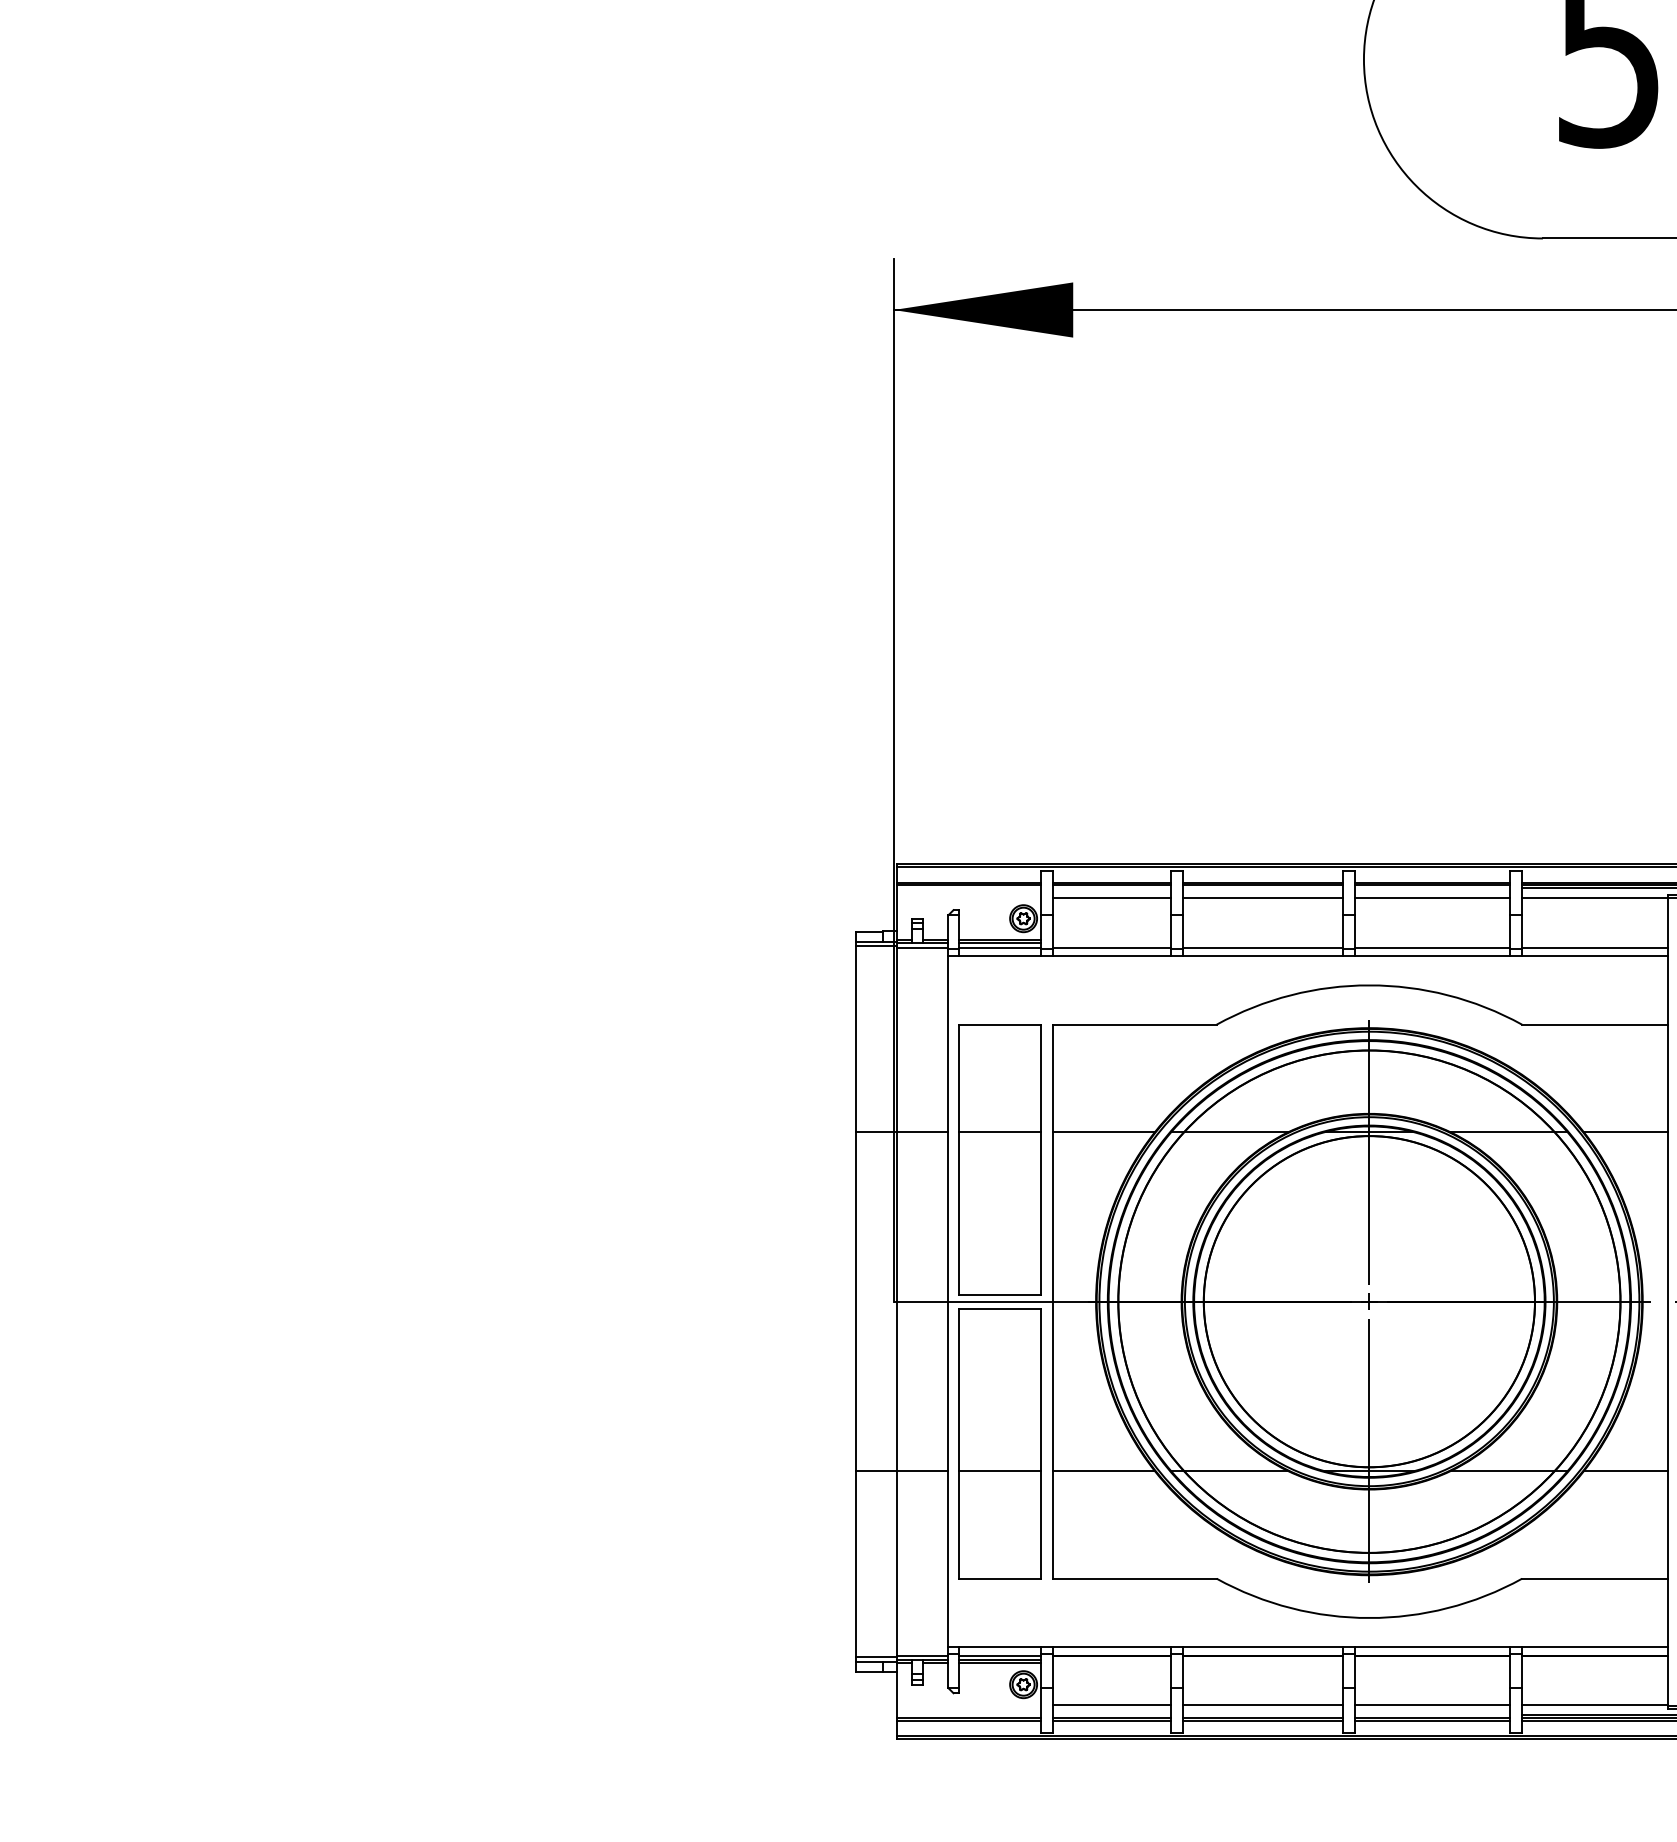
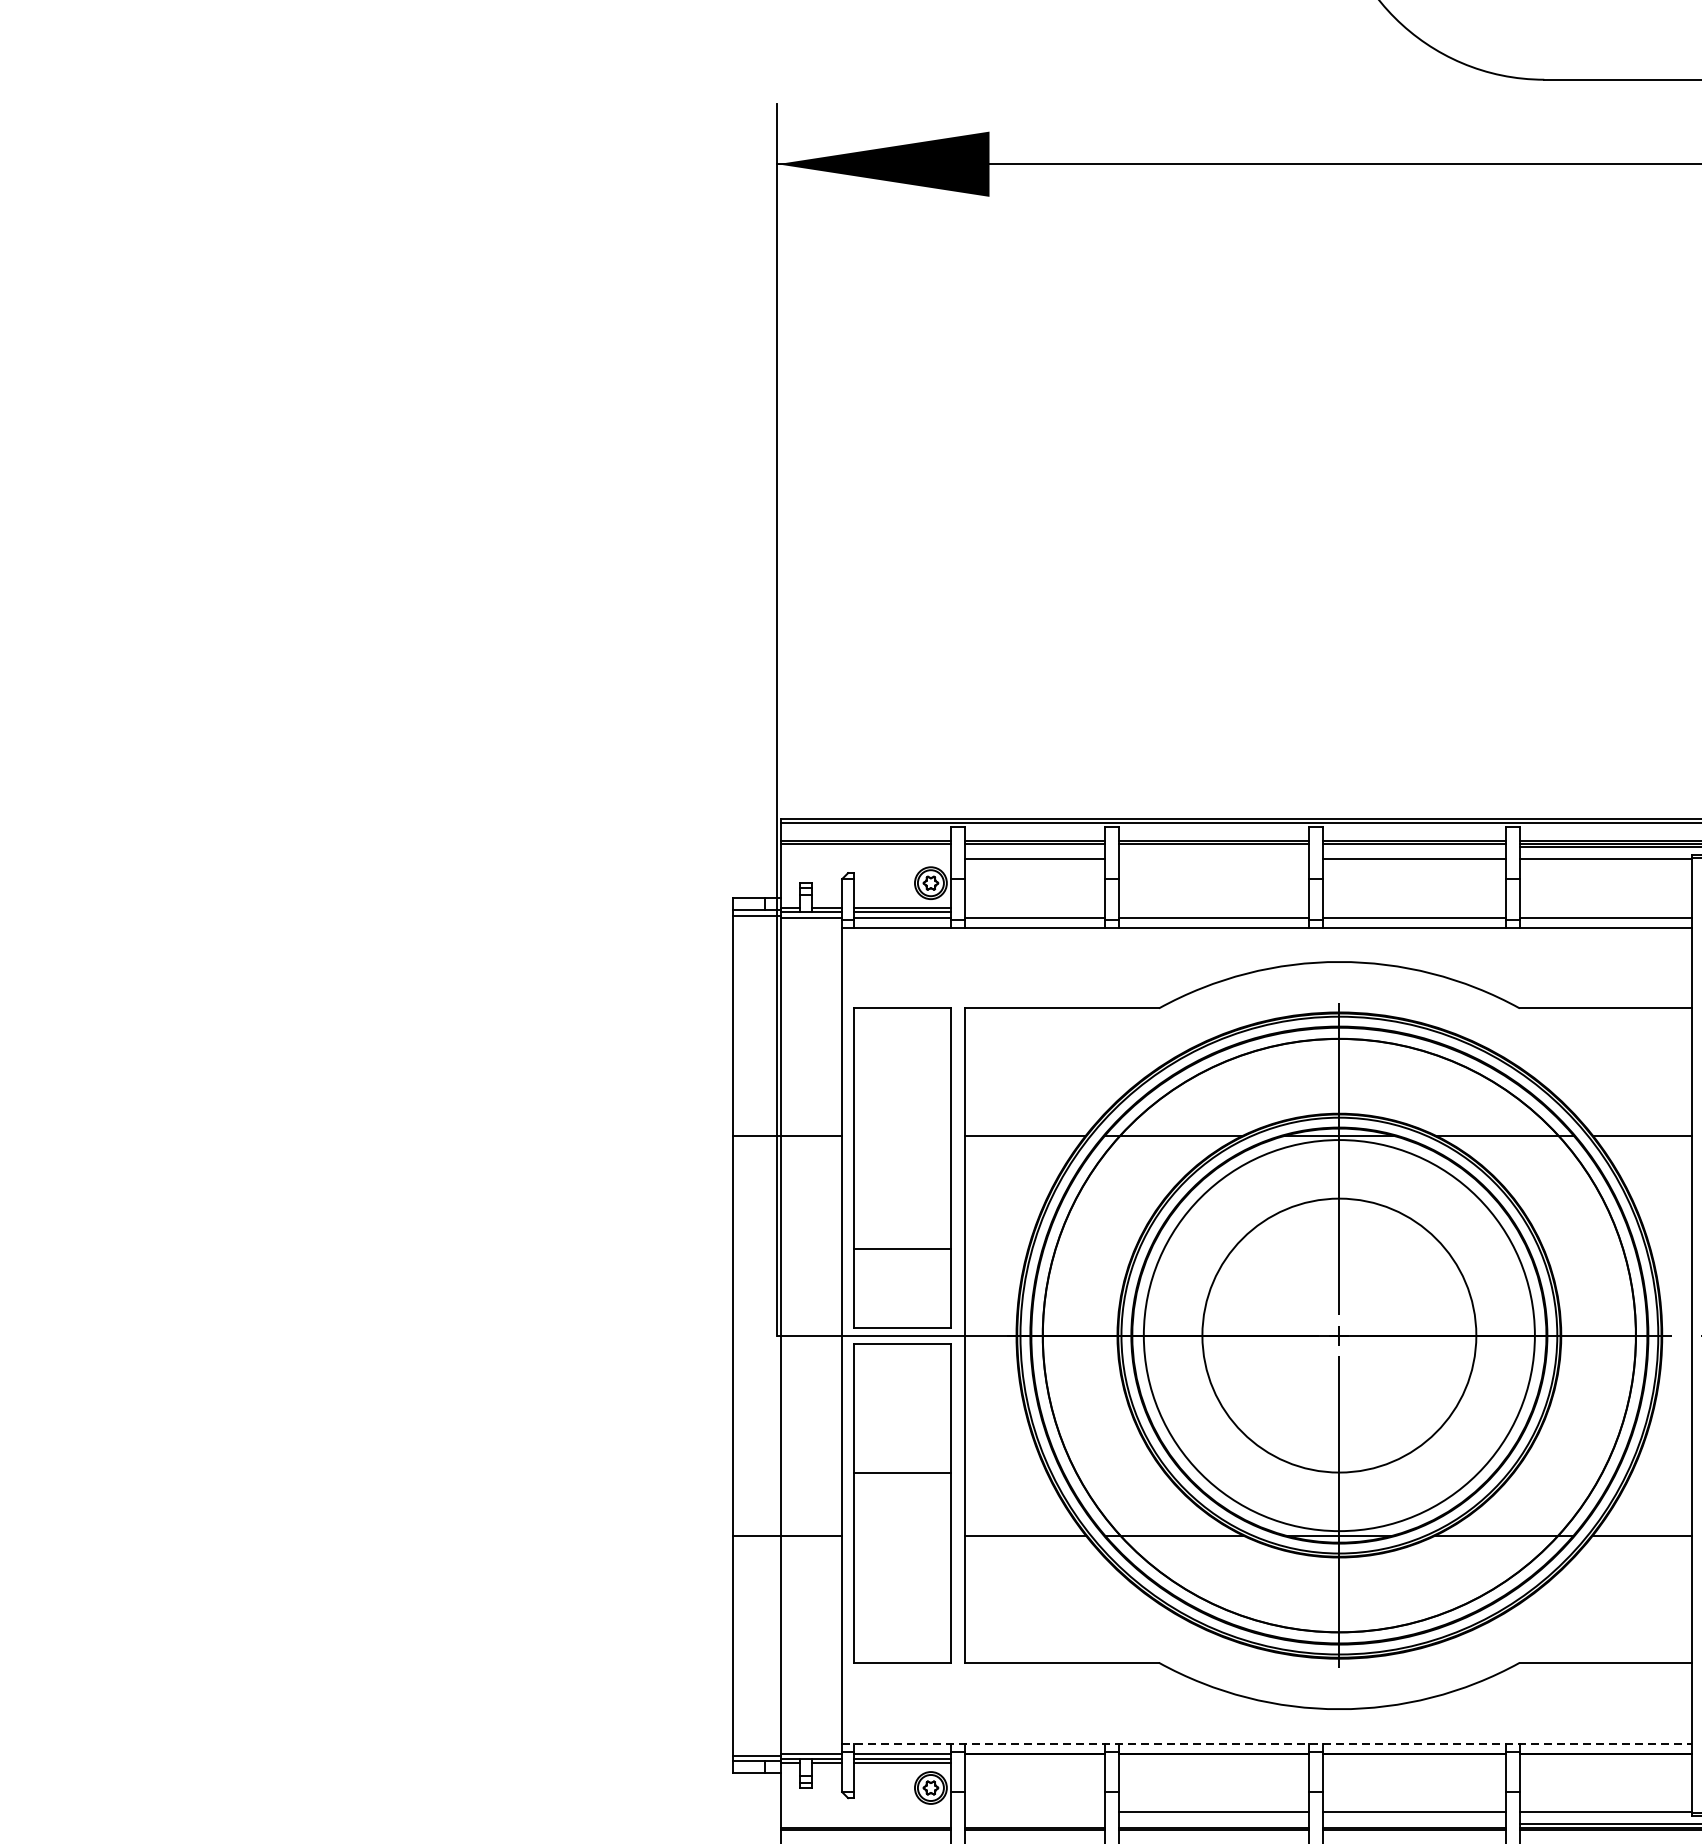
line: (1262, 898) -> (1213, 859), removed
line: (999, 1132) -> (902, 1249), moved
circle: (1369, 1301) -> (1339, 1335), size x0.7
line: (999, 1470) -> (902, 1472), moved
line: (1308, 1647) -> (1267, 1744), solid -> dashed
line: (1111, 1705) -> (1034, 1812), removed

